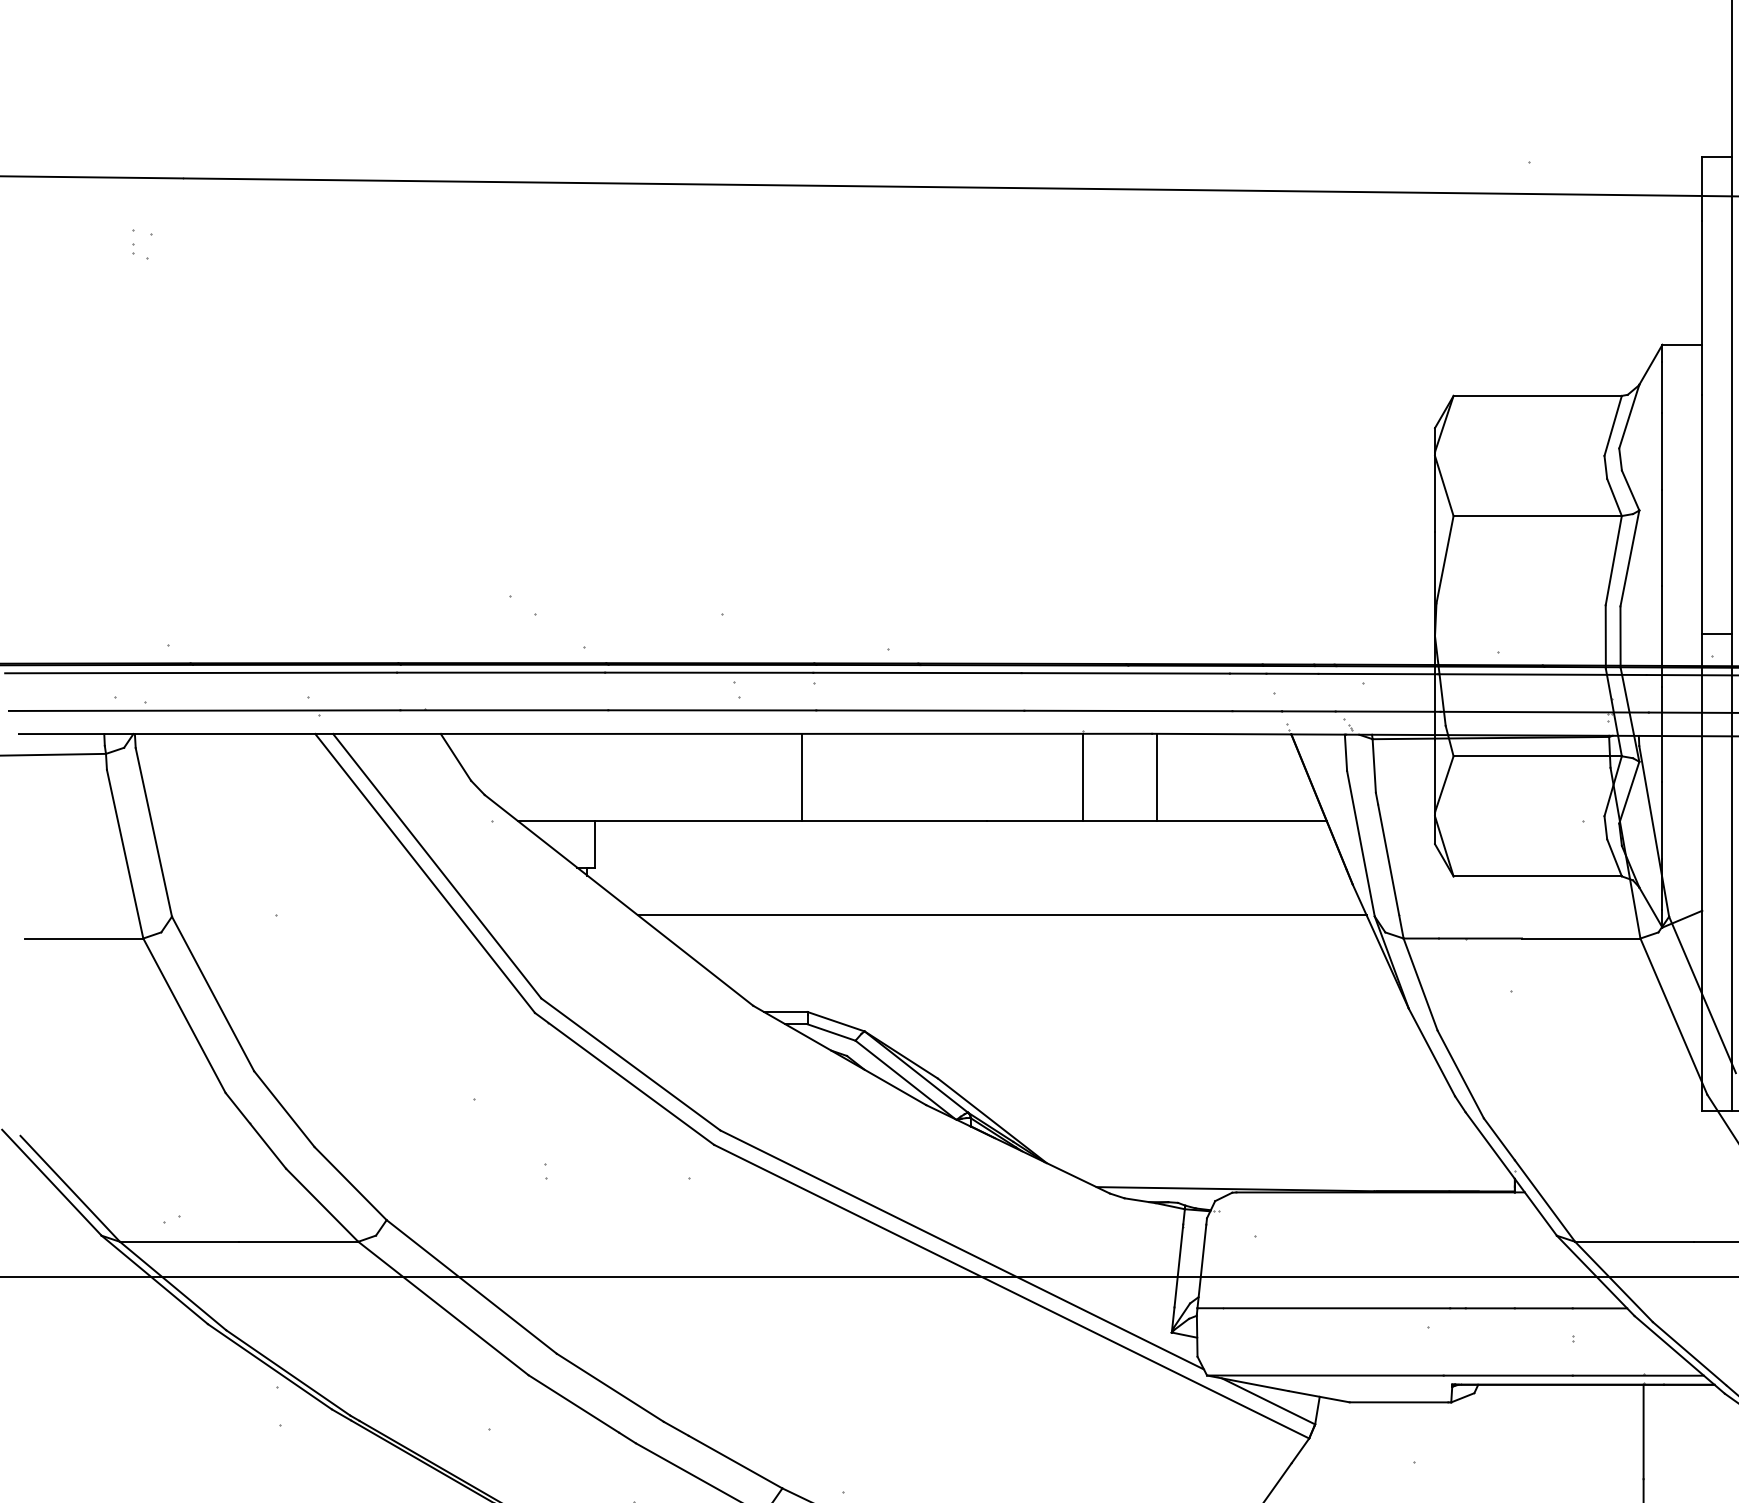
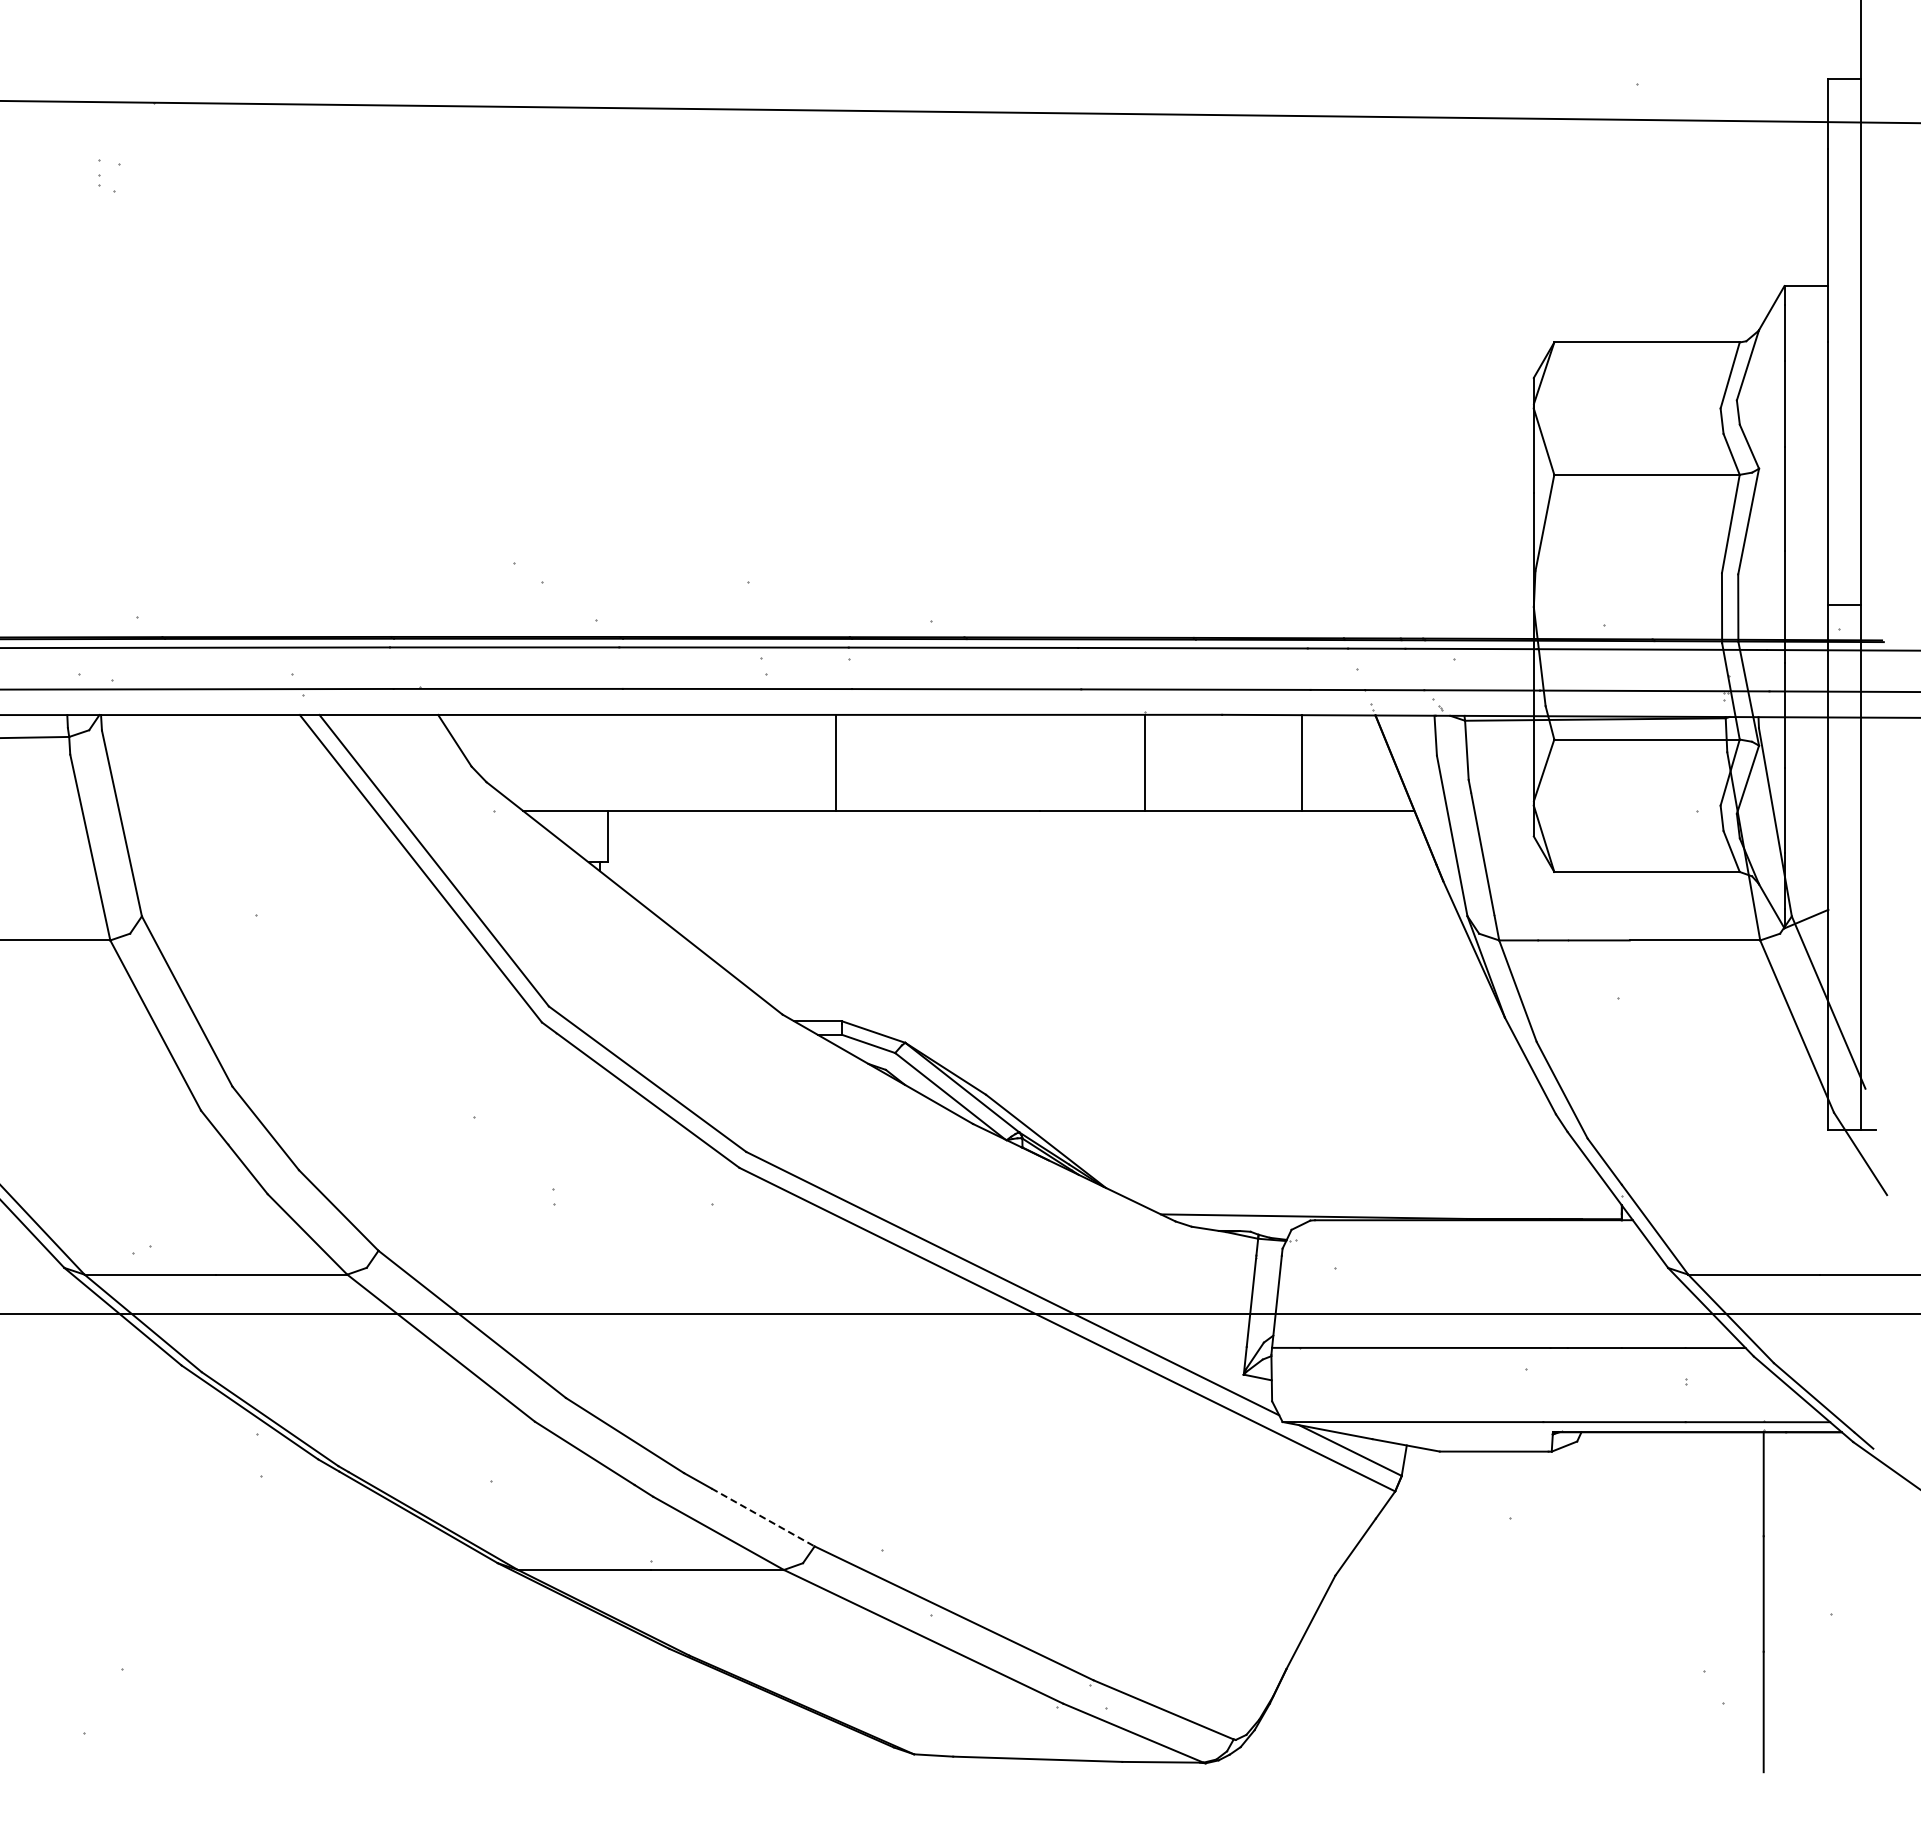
line: (1157, 777) -> (1301, 762), moved
line: (1001, 914) -> (1056, 914), removed
line: (736, 1462) -> (763, 1517), solid -> dashed

